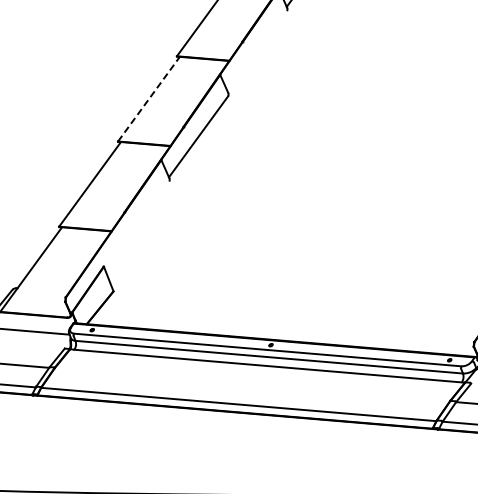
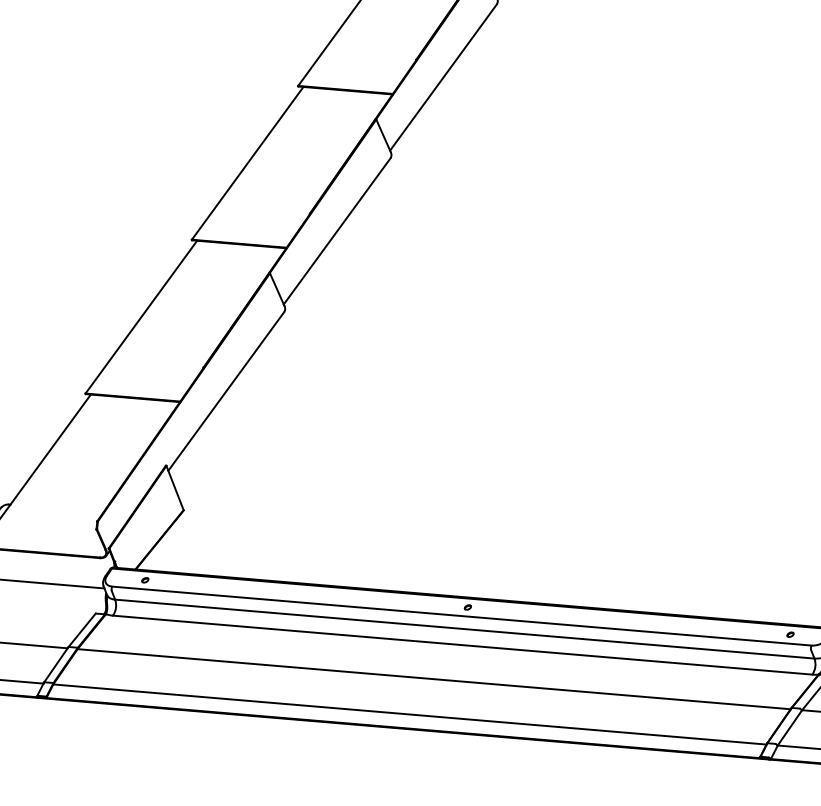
line: (257, 51) -> (443, 77), added
line: (149, 98) -> (248, 162), dashed -> solid
line: (137, 225) -> (226, 391), added
line: (251, 384) -> (432, 678), added

